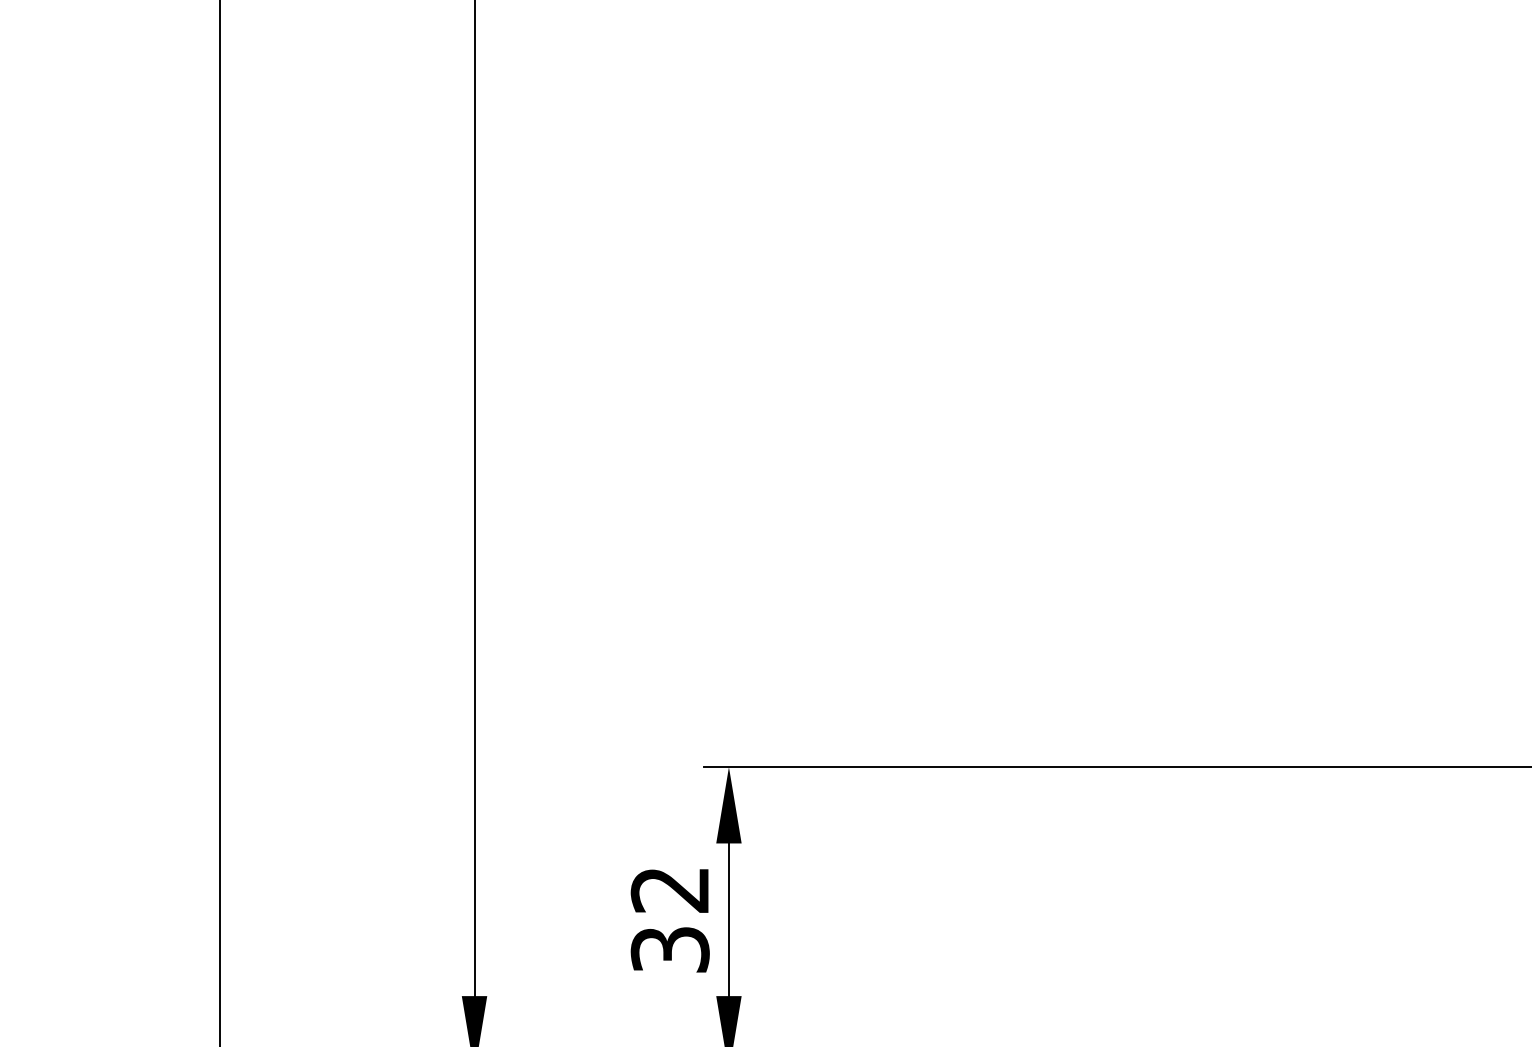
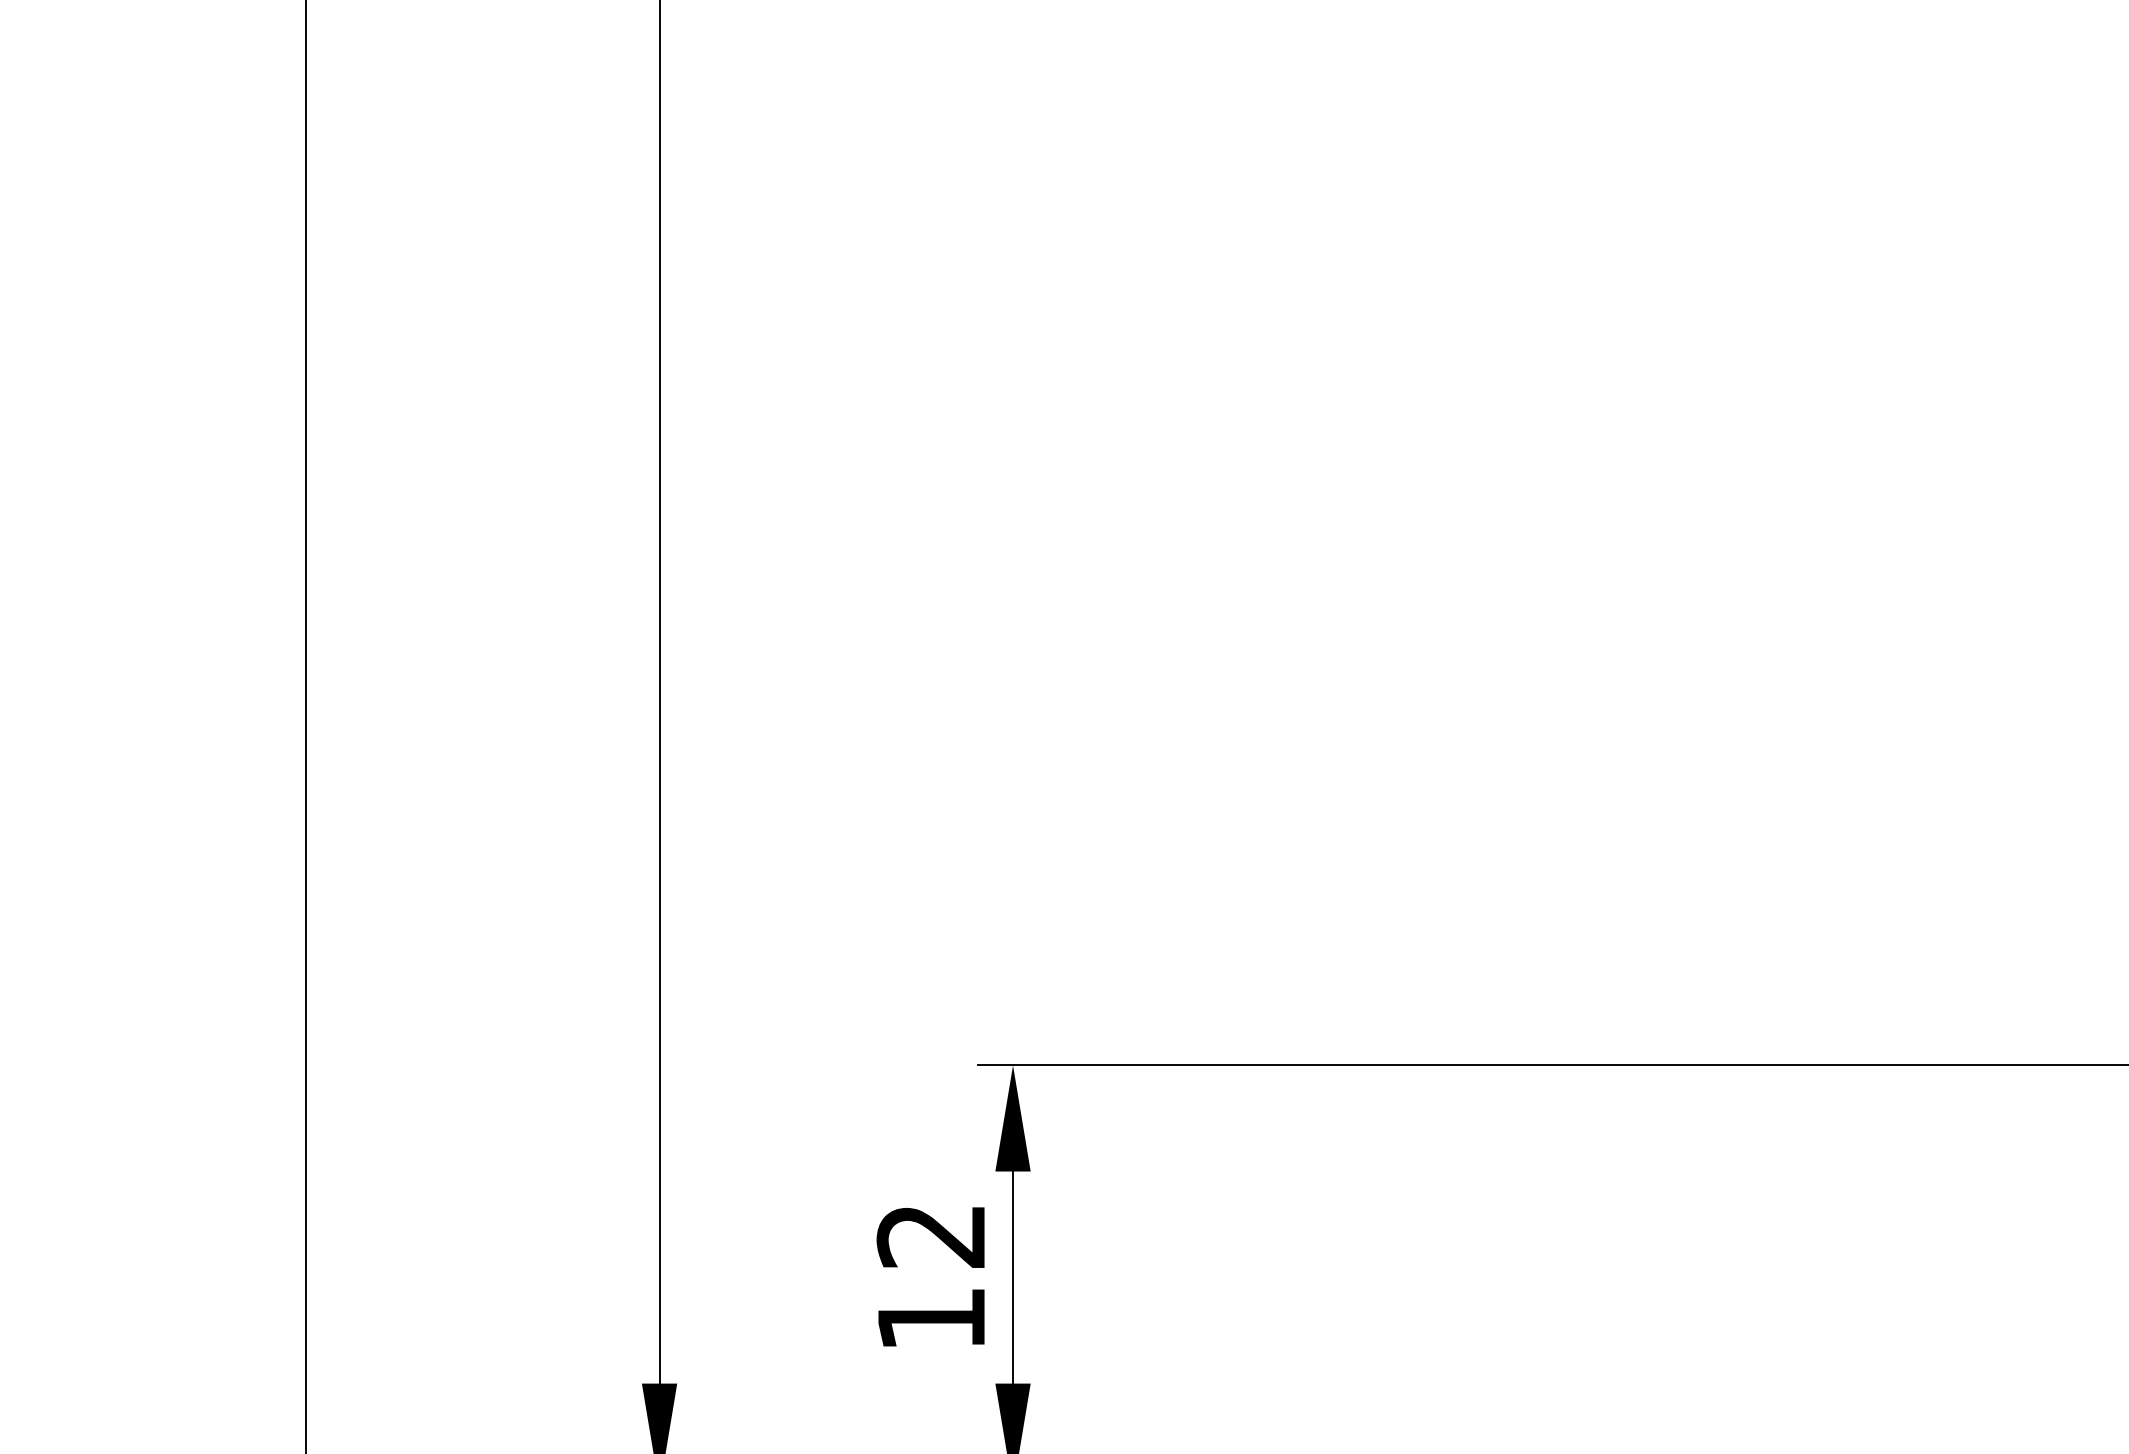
text: (670, 949) -> (931, 1319), 32 -> 12

